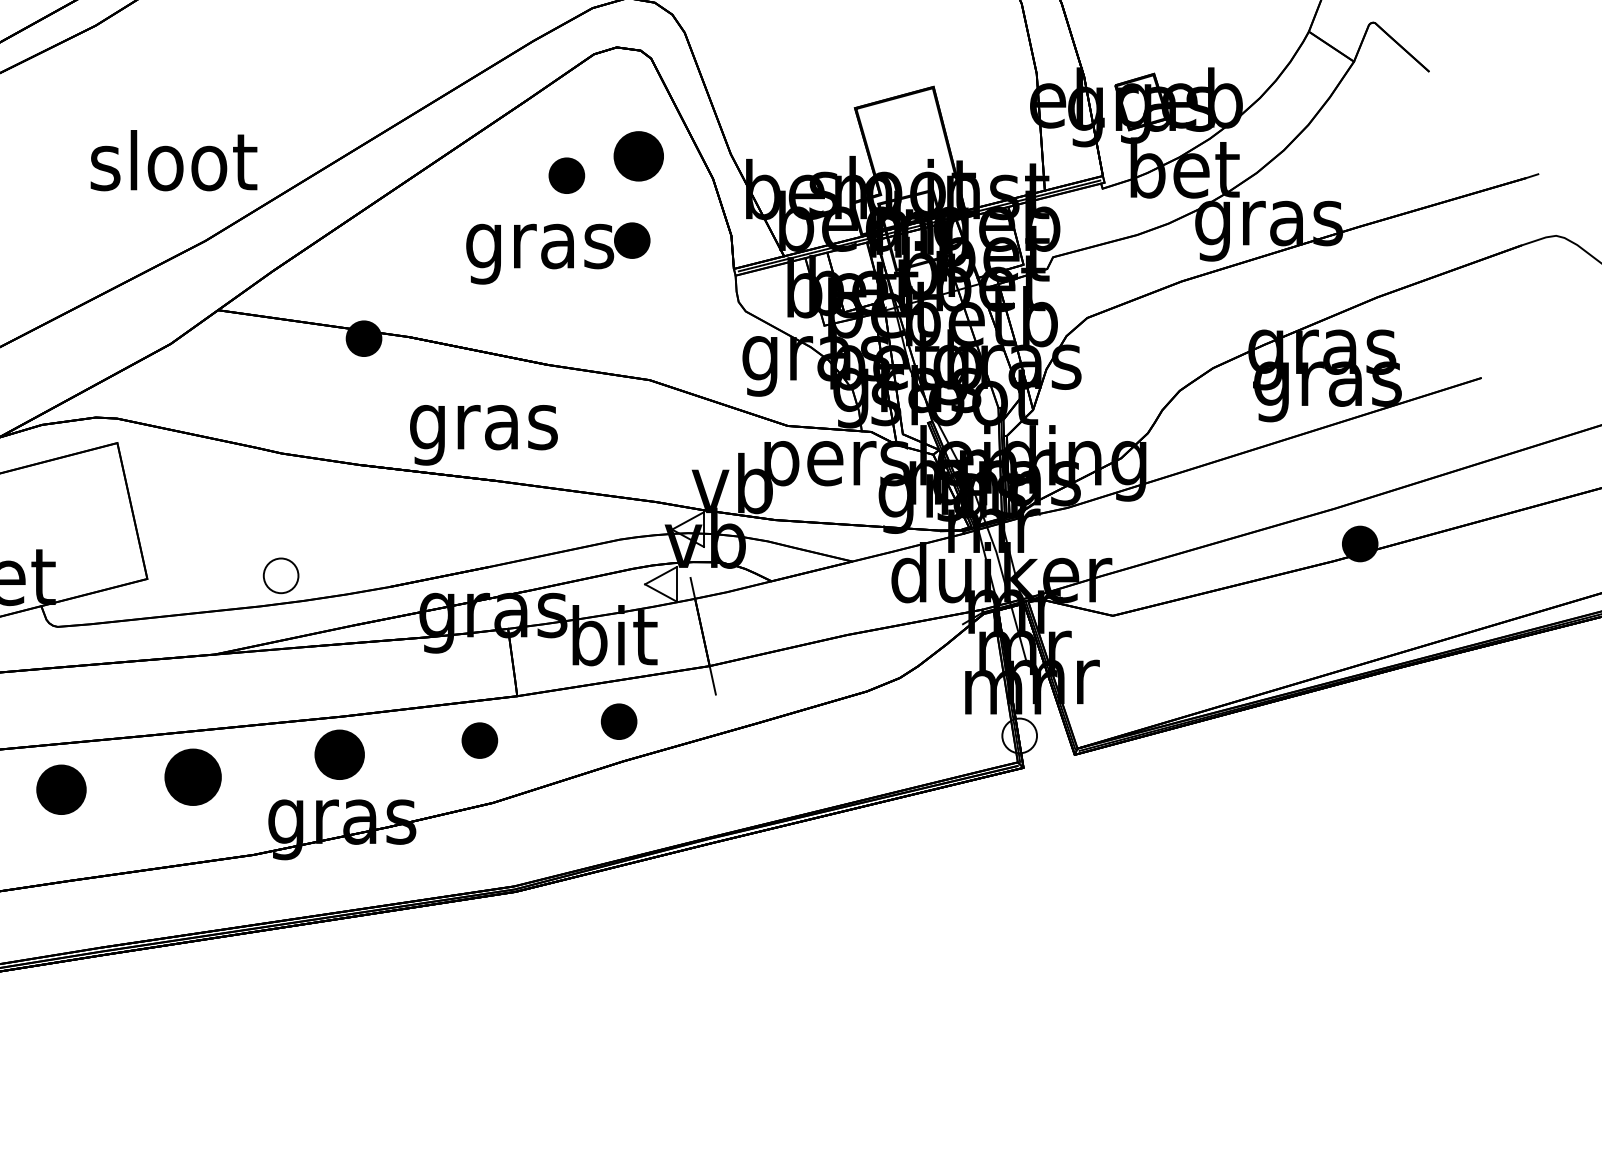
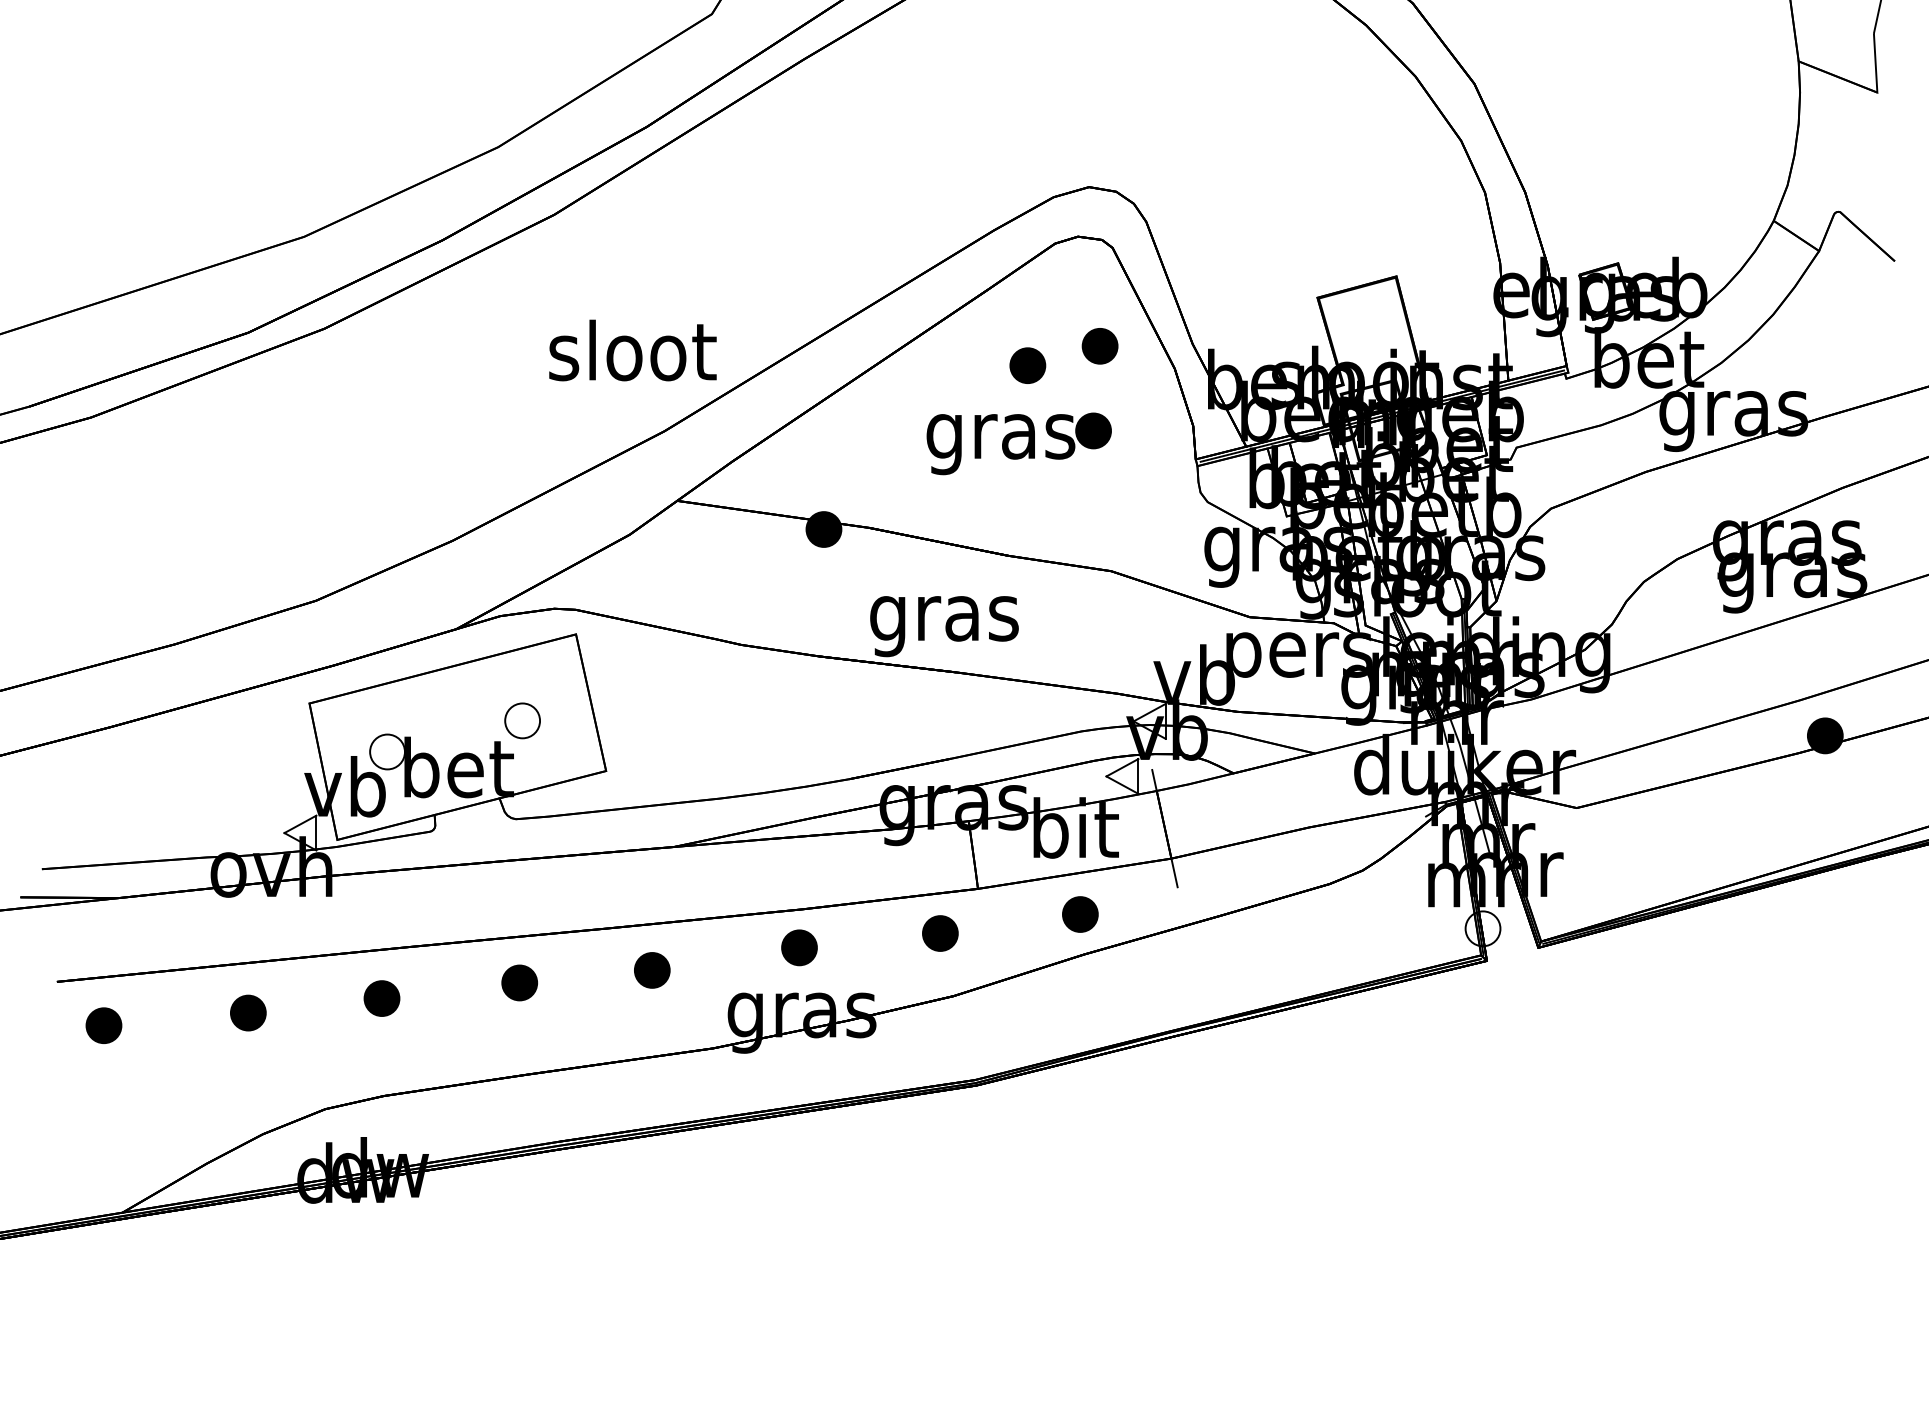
part: (638, 156) -> (1099, 346), size x0.71
part: (281, 575) -> (522, 720), moved
part: (339, 754) -> (799, 947), size x0.71
part: (193, 777) -> (652, 970), size x0.62
part: (61, 789) -> (519, 982), size x0.71

